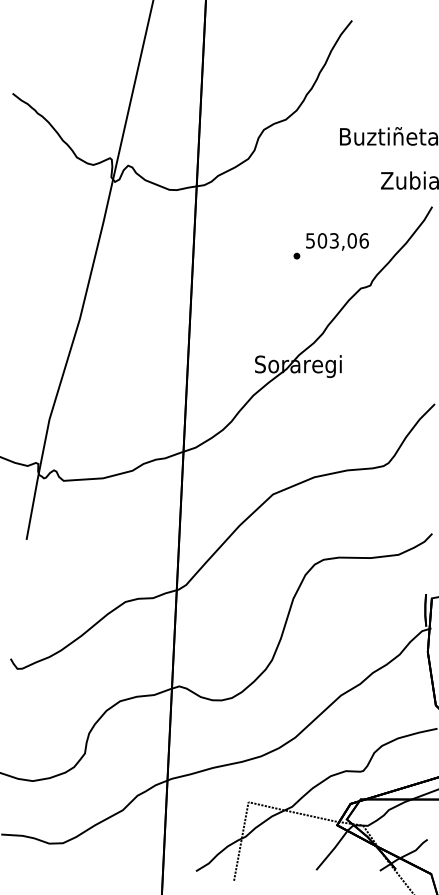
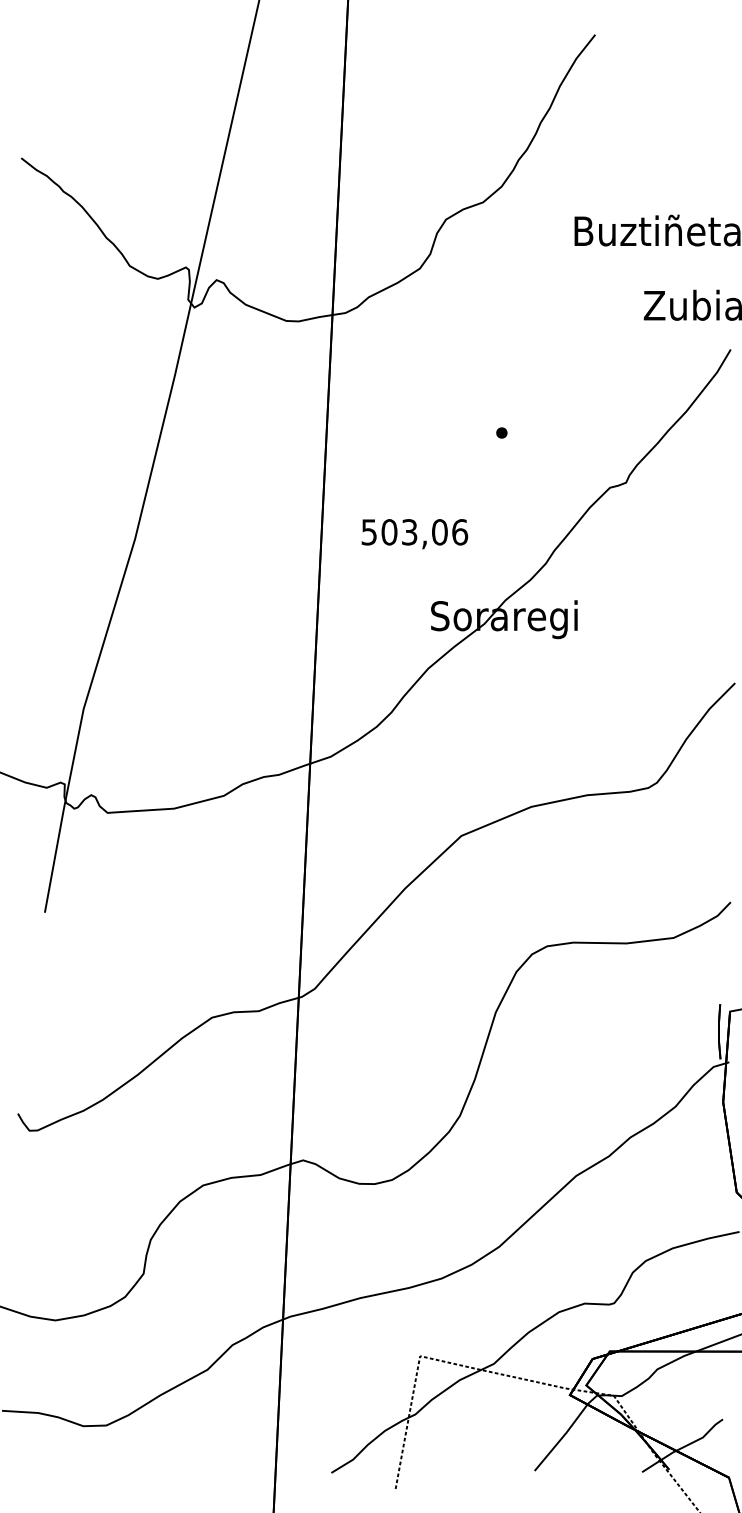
text: (337, 241) -> (414, 533), moved

